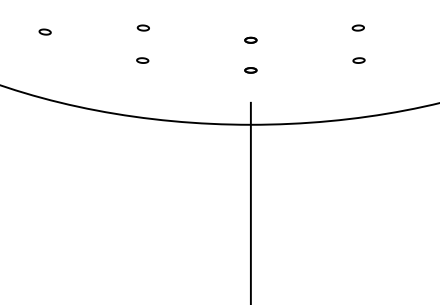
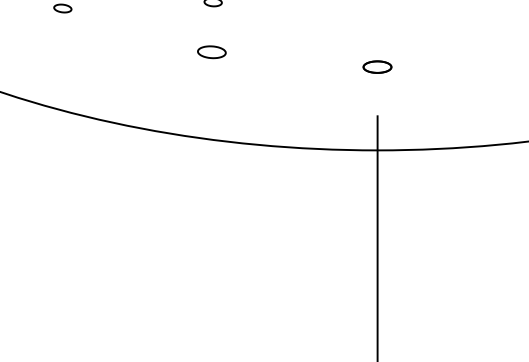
part: (250, 39) -> (377, 19), removed
part: (142, 60) -> (211, 52), size x1.6
part: (250, 70) -> (377, 67), size x1.6

